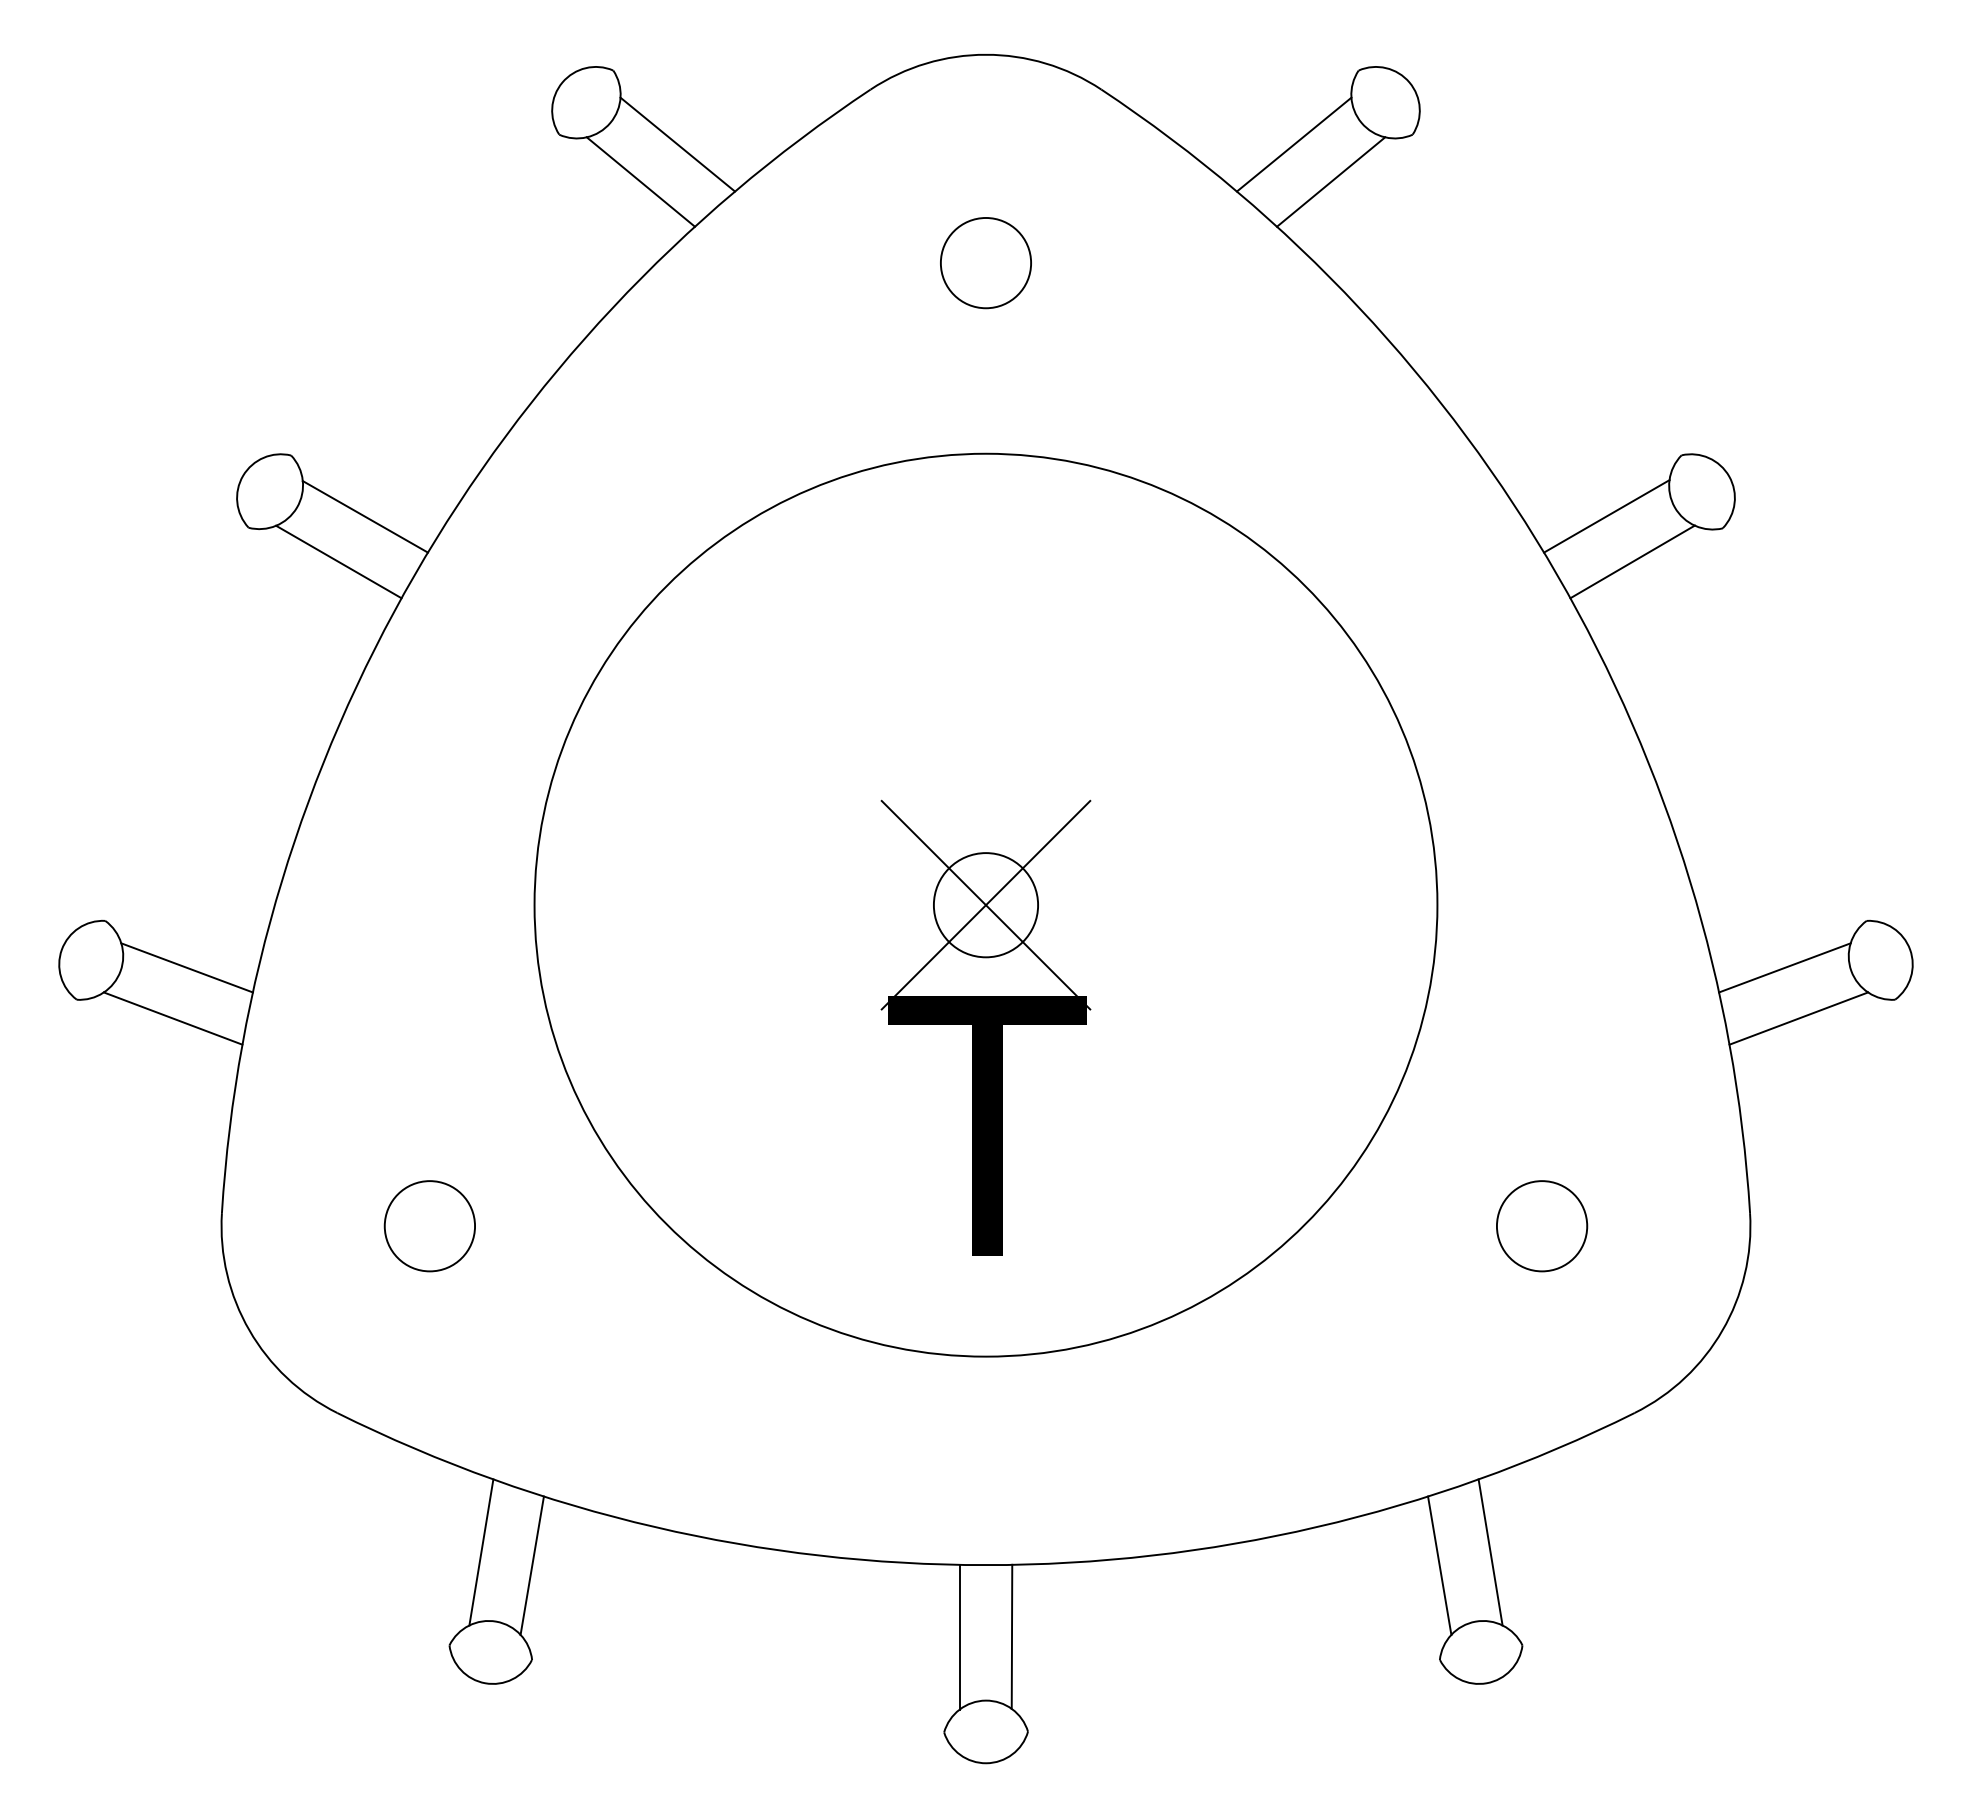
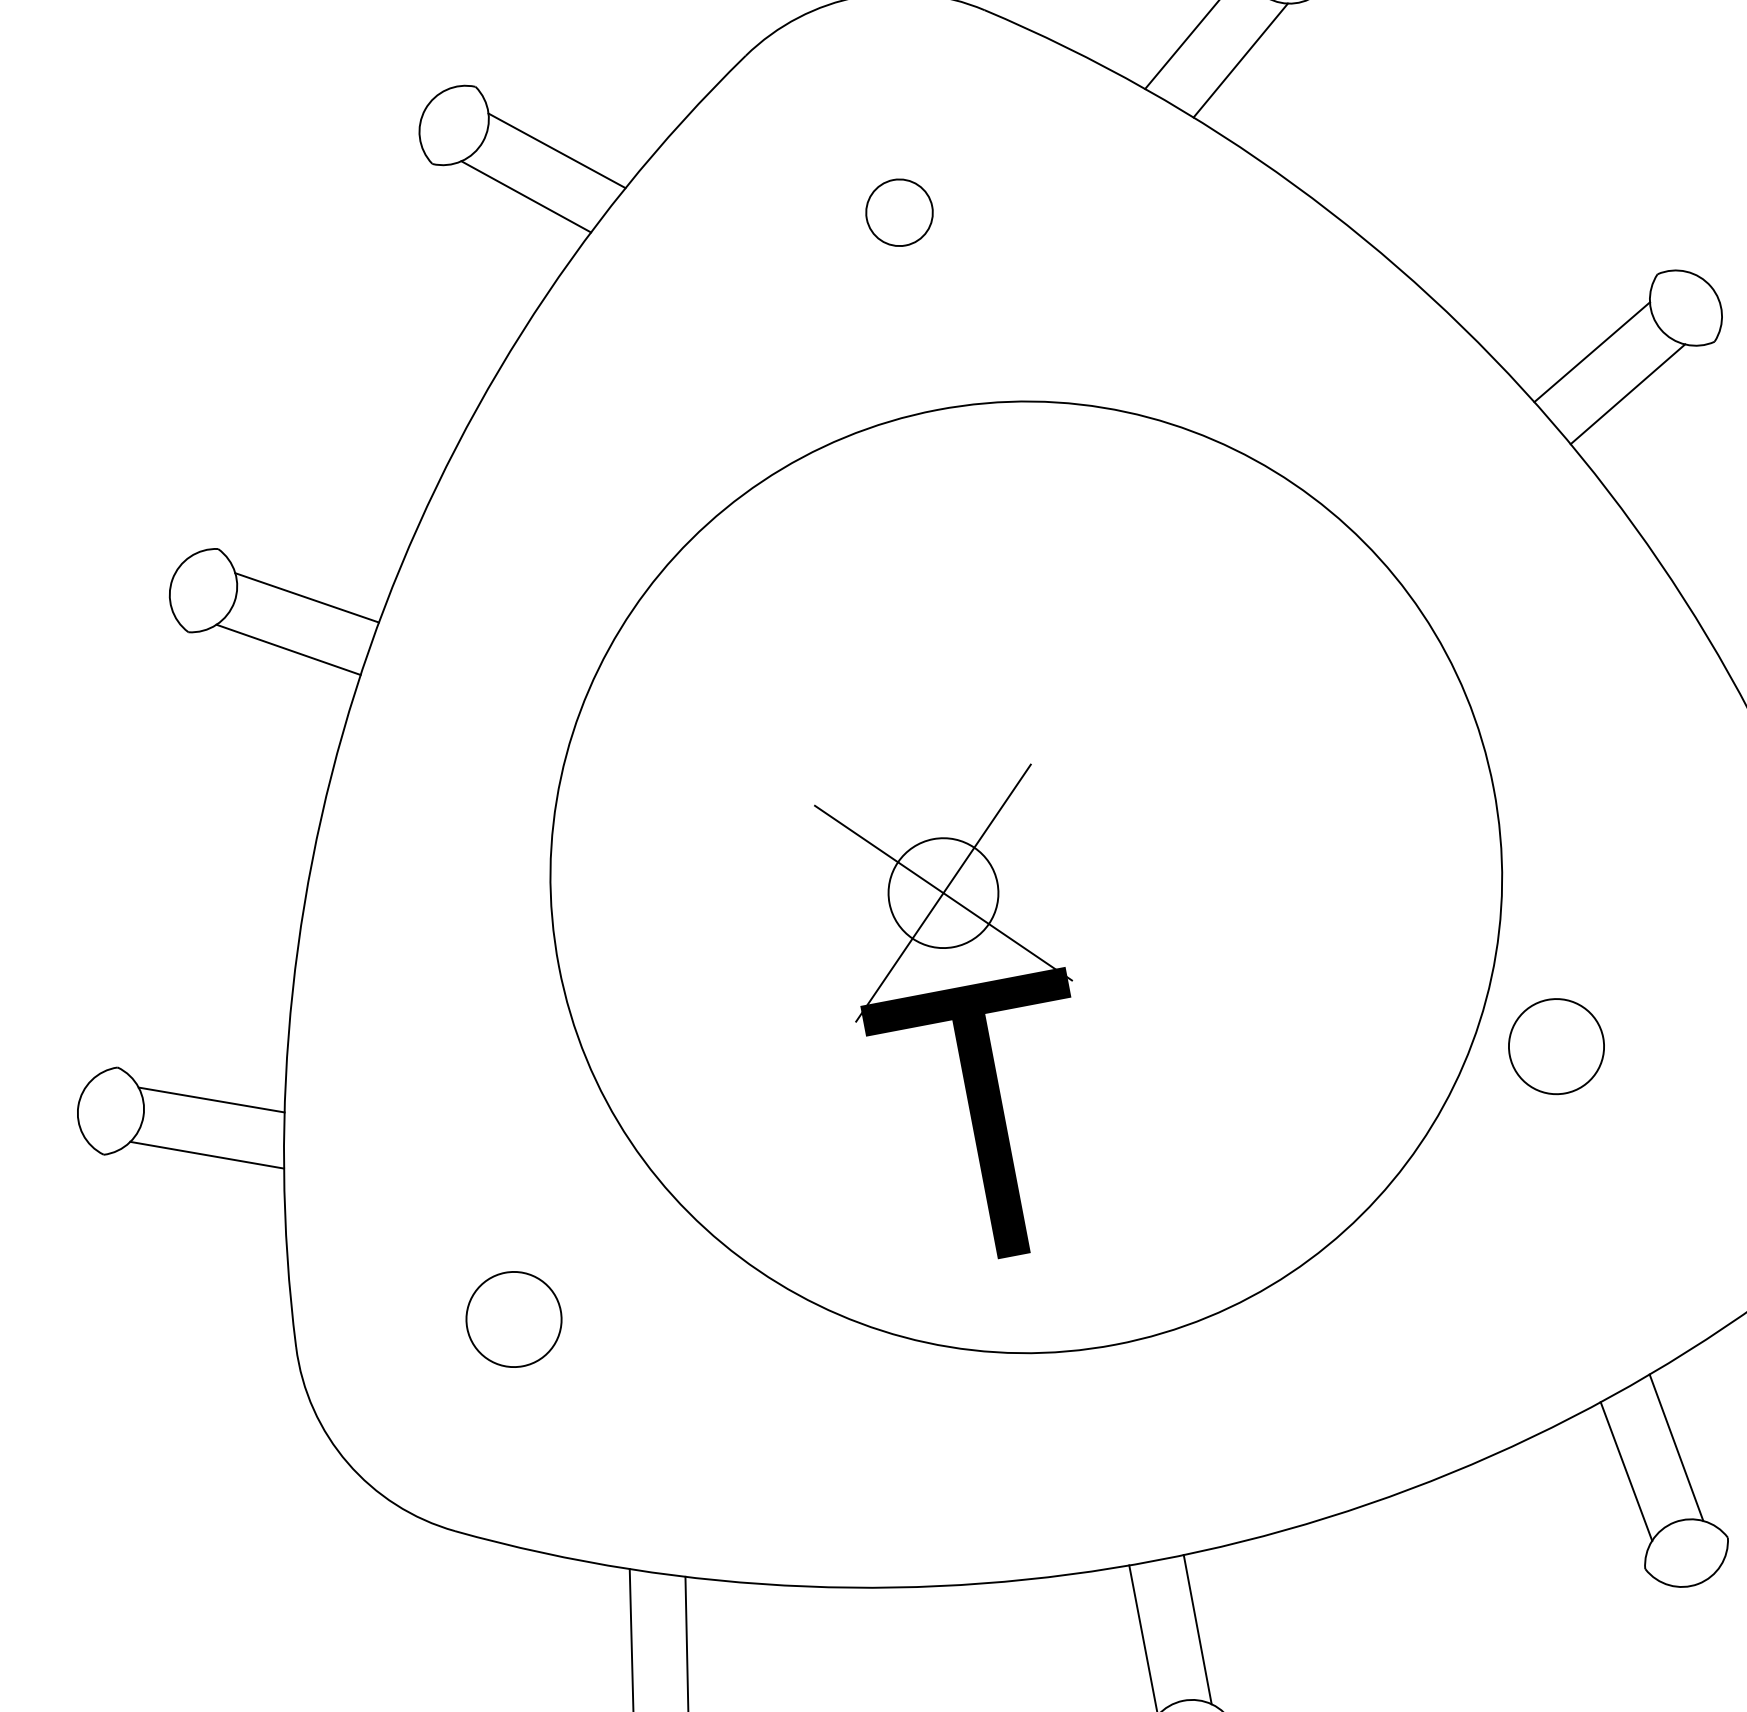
circle: (985, 263) -> (899, 213), size x0.7
part: (985, 1027) -> (967, 1019), moved
circle: (1542, 1226) -> (1557, 1046), moved

